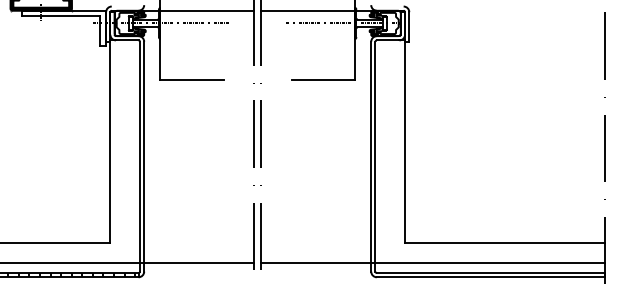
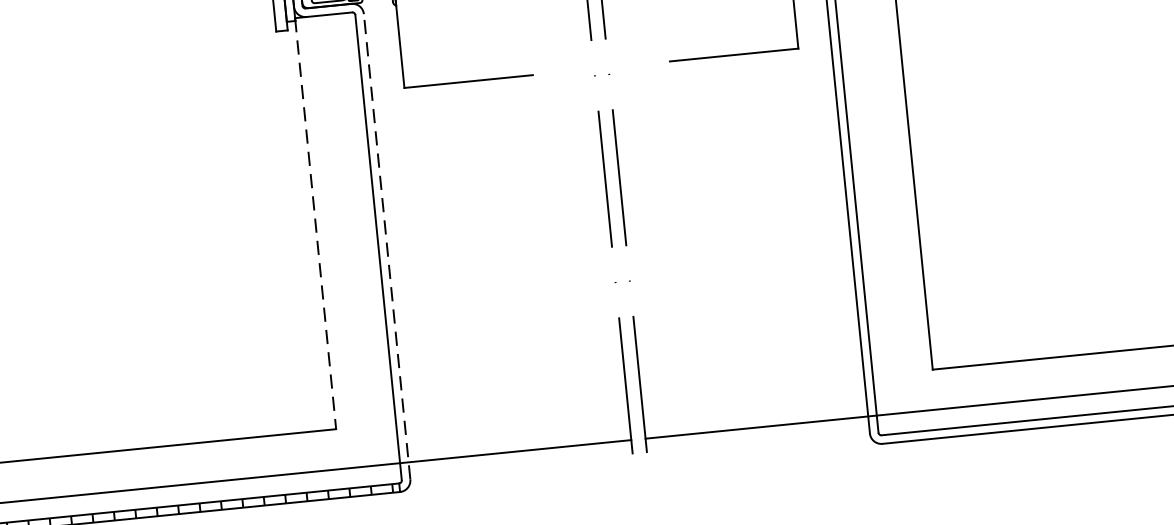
line: (110, 141) -> (315, 222), solid -> dashed
line: (144, 156) -> (387, 246), solid -> dashed

